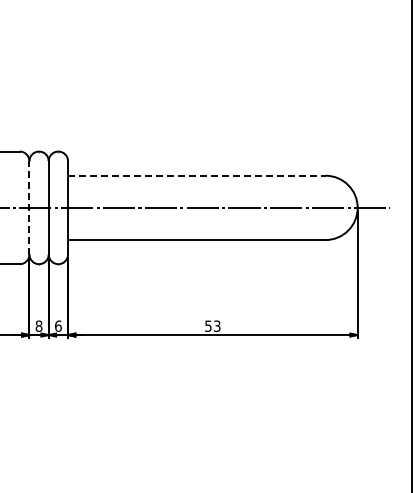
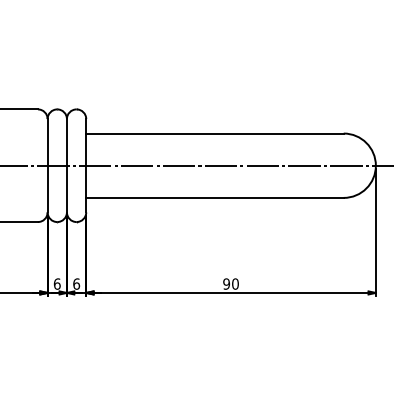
line: (196, 175) -> (214, 133), dashed -> solid
line: (29, 207) -> (47, 165), dashed -> solid
text: (38, 325) -> (56, 283), 8 -> 6
text: (212, 325) -> (230, 283), 53 -> 90

